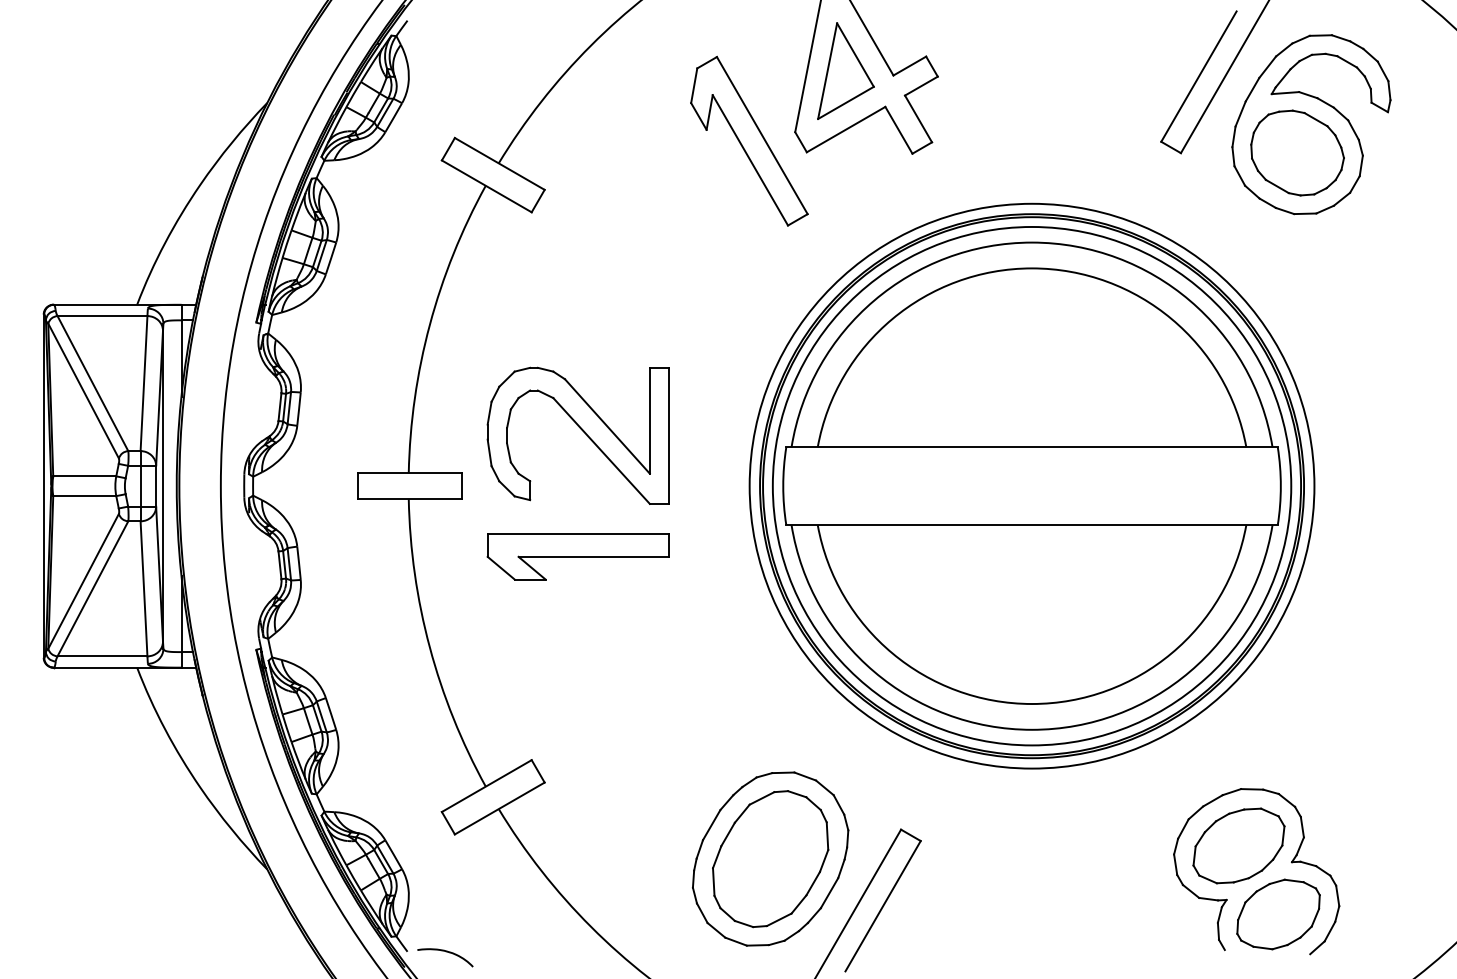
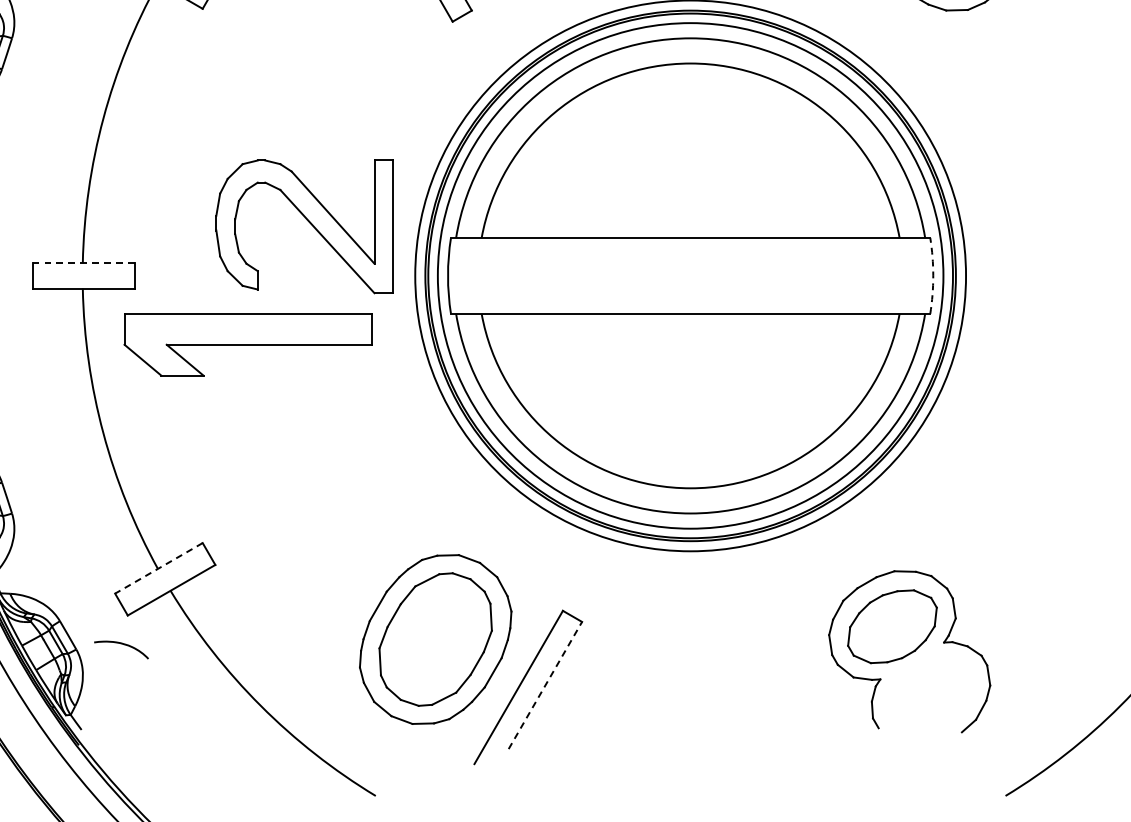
part: (581, 430) -> (307, 221), moved
line: (409, 473) -> (83, 263), solid -> dashed
arc: (1280, 486) -> (932, 276), solid -> dashed
part: (577, 556) -> (247, 344), size x1.4
line: (486, 786) -> (158, 568), solid -> dashed
line: (883, 905) -> (545, 684), solid -> dashed
part: (1278, 914) -> (930, 693), removed
curve: (446, 952) -> (122, 644), moved

